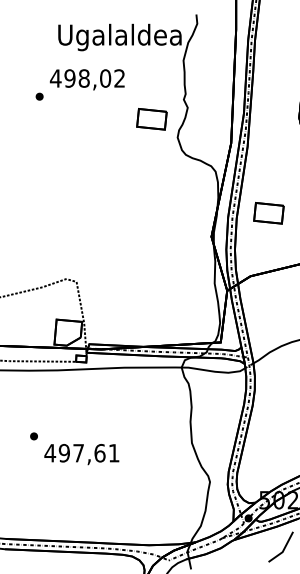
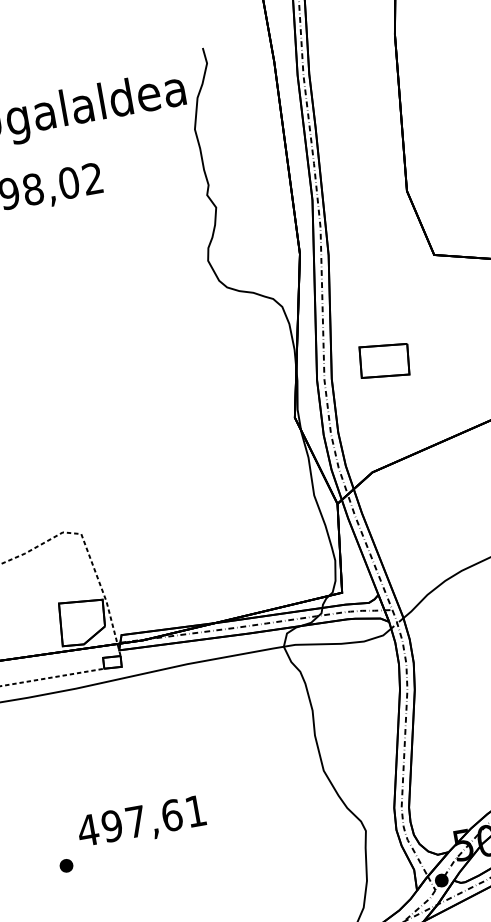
part: (151, 119) -> (158, 238), removed
part: (33, 436) -> (65, 866), moved

